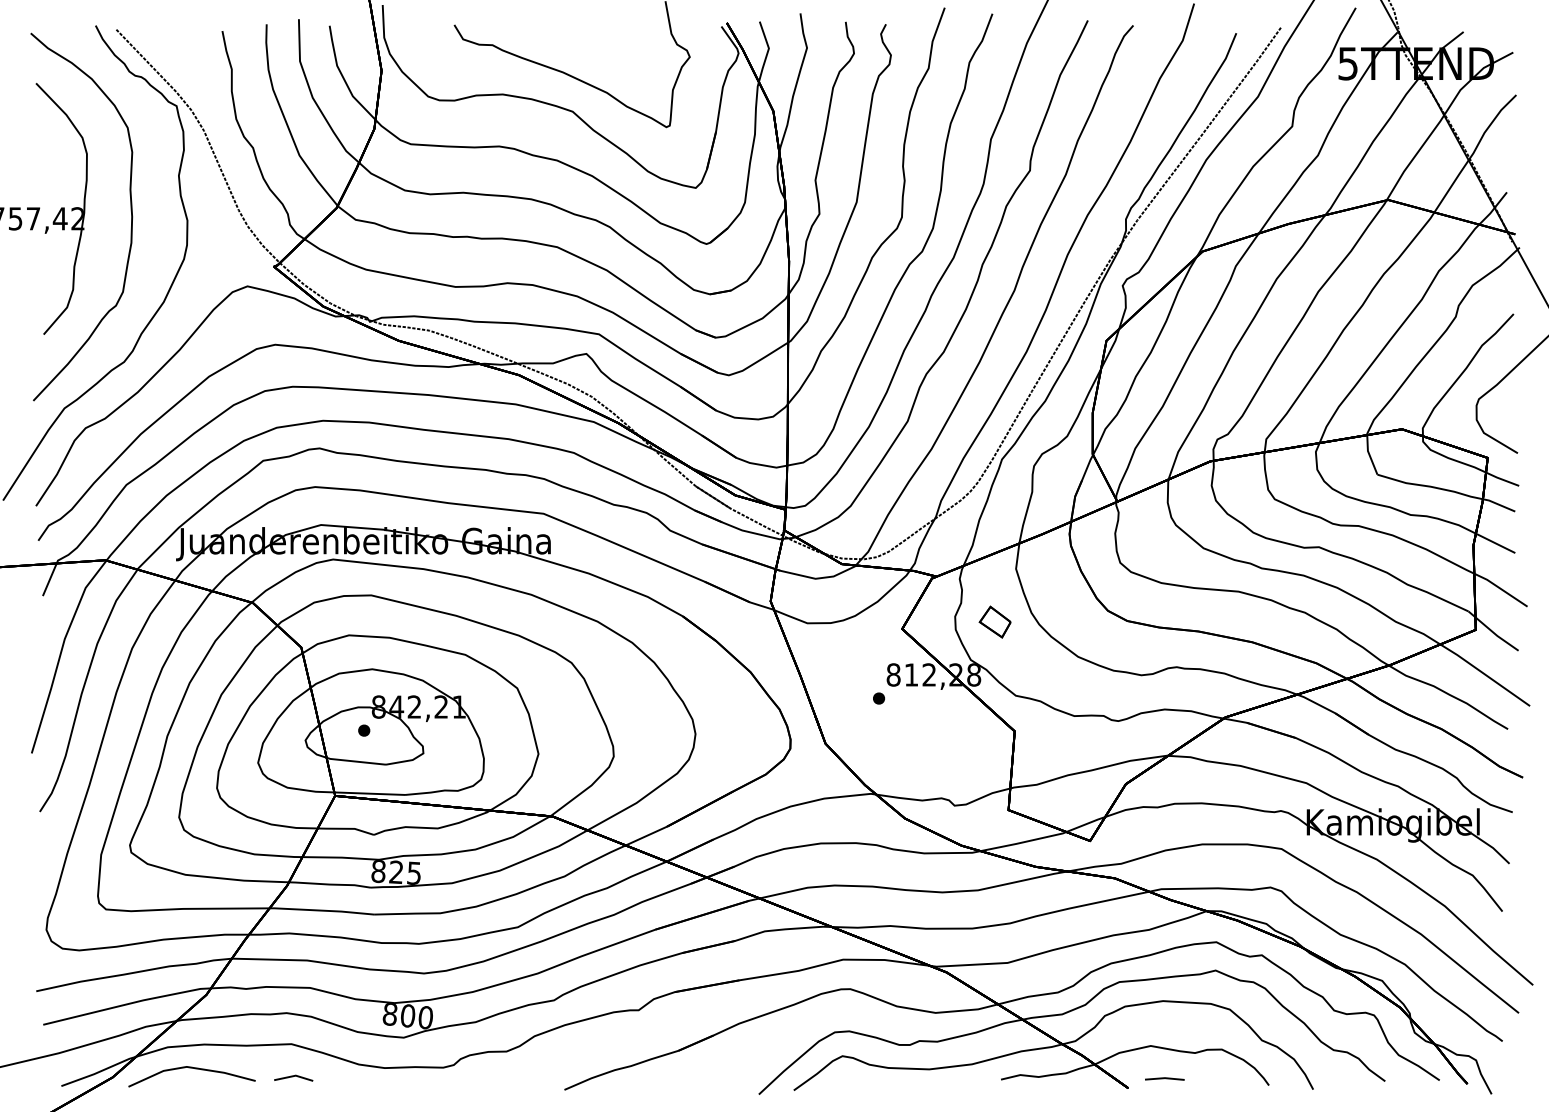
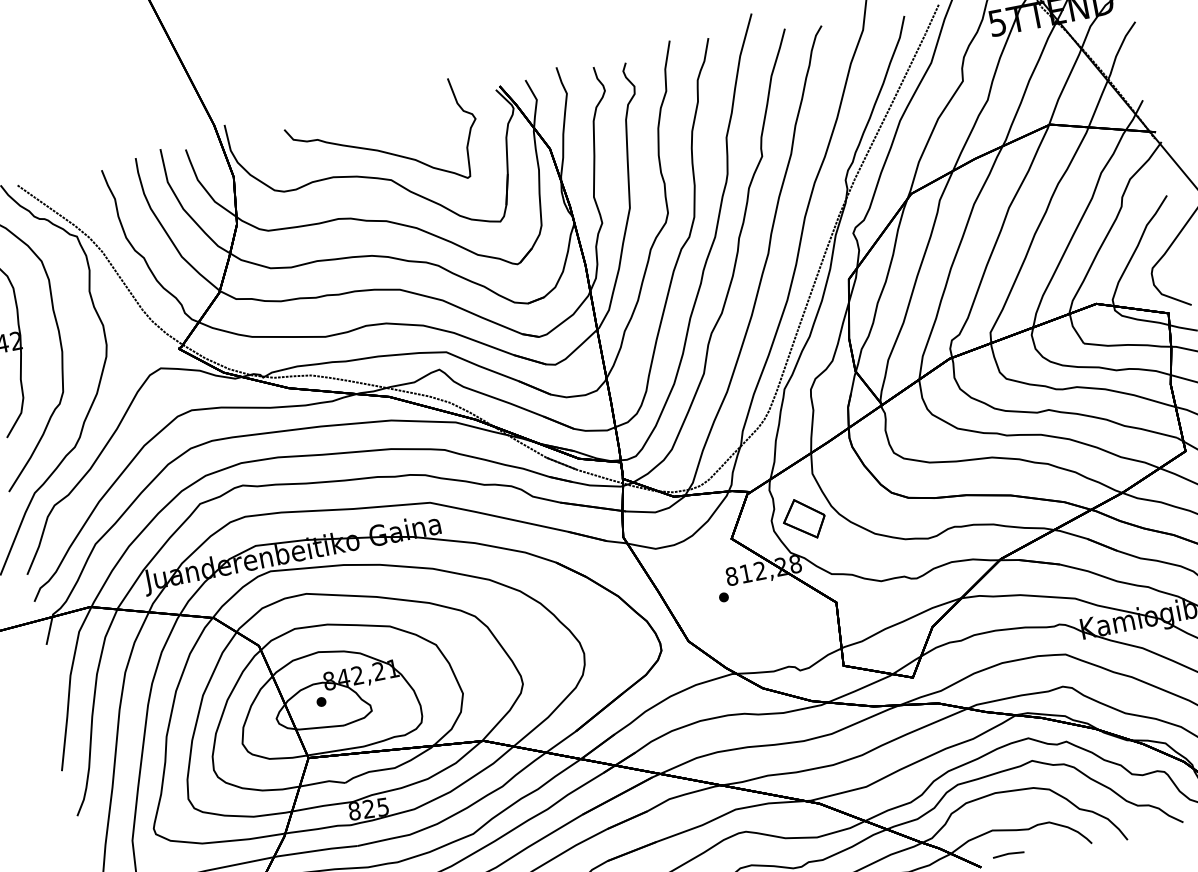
part: (994, 621) -> (803, 518), size x1.67

